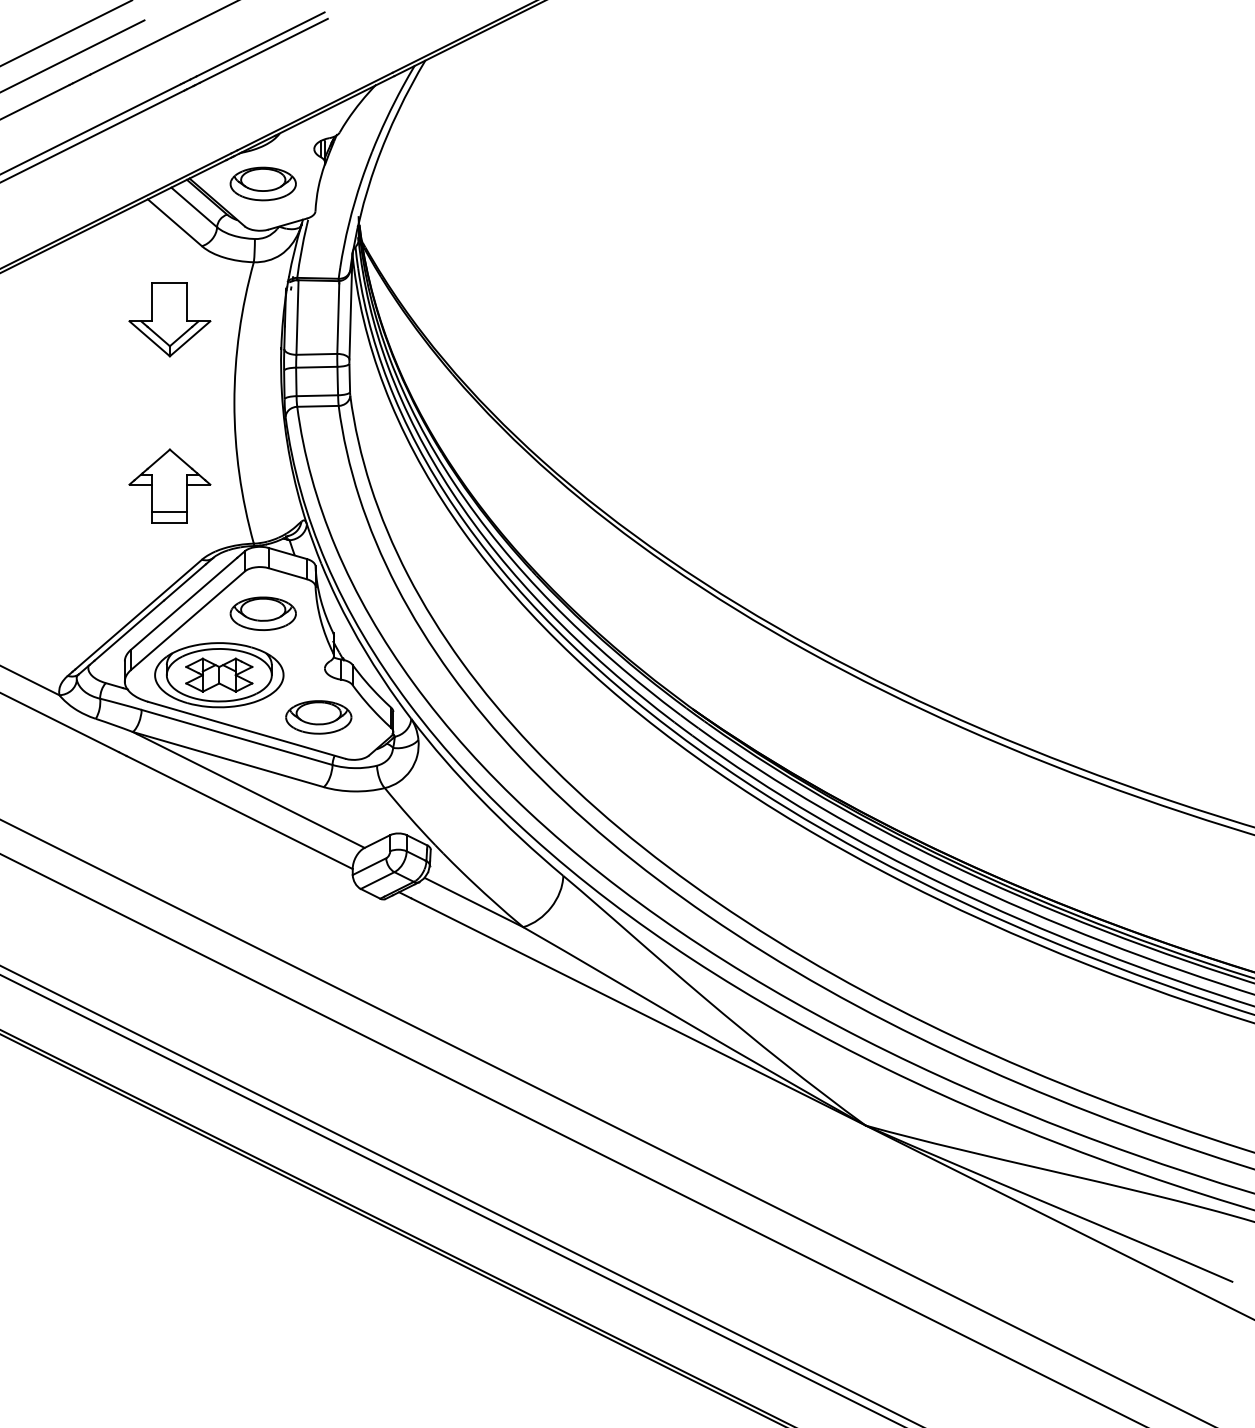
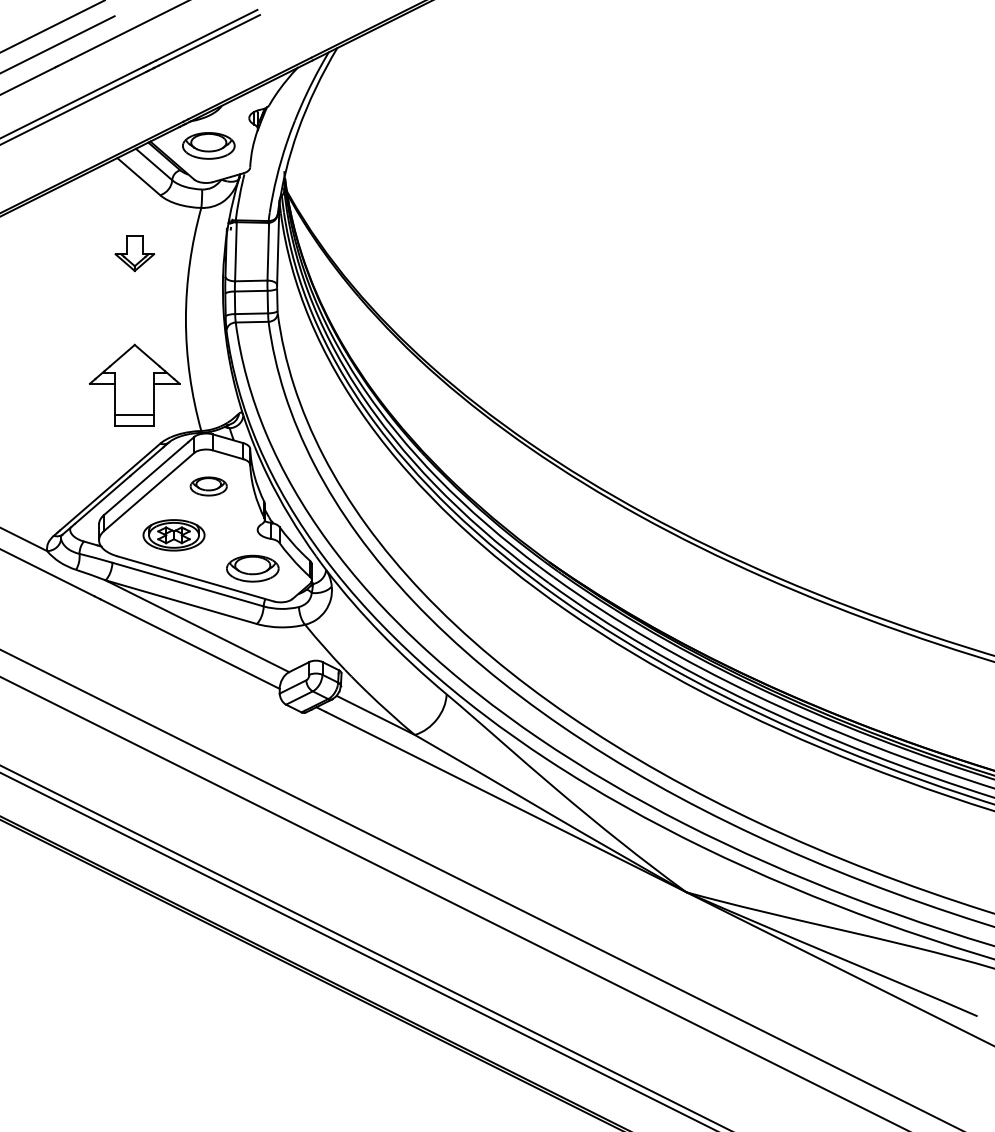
part: (169, 319) -> (134, 253), size x0.6
part: (169, 485) -> (134, 384), size x1.4
part: (262, 613) -> (208, 486), size x0.7
part: (219, 675) -> (174, 535), size x0.6

